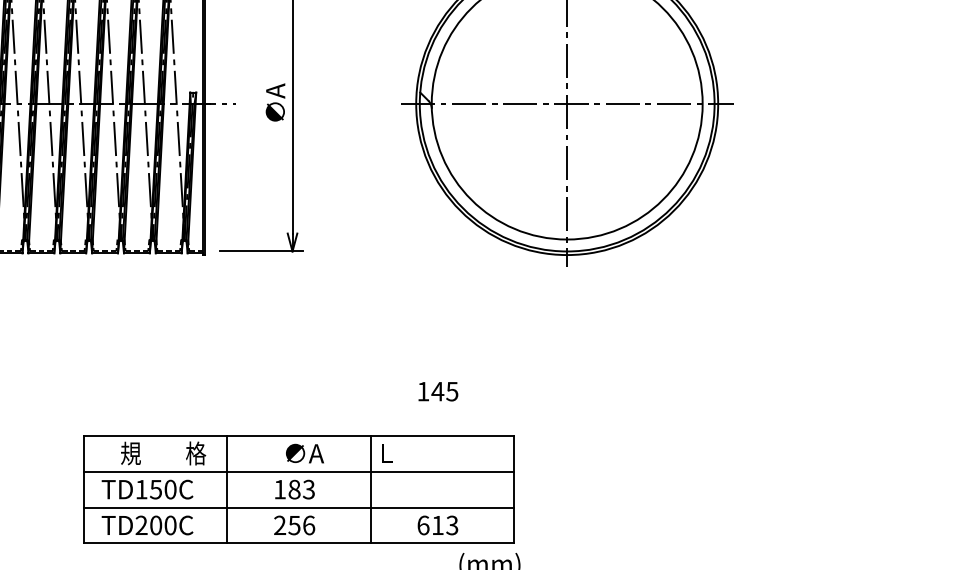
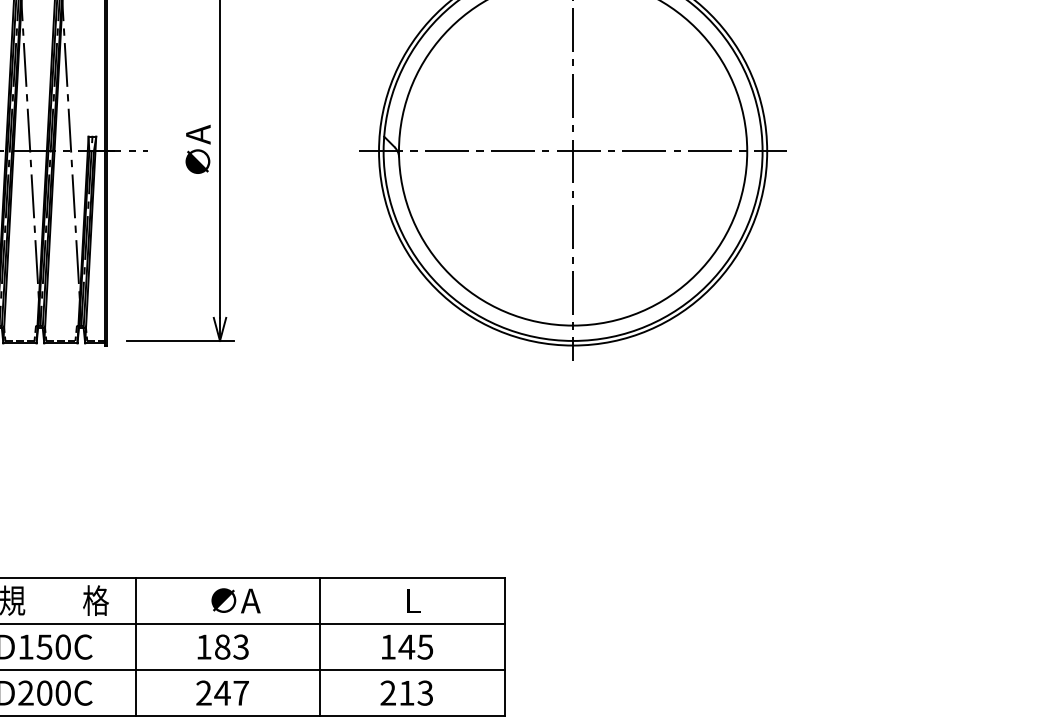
text: (438, 391) -> (407, 646), moved
text: (387, 453) -> (414, 600), moved
text: (301, 525) -> (231, 693), 256 -> 247
text: (423, 525) -> (388, 693), 613 -> 213

